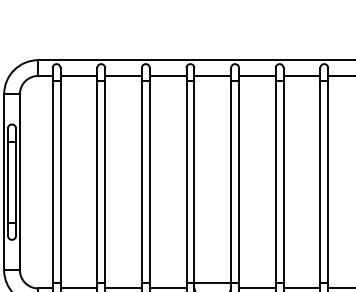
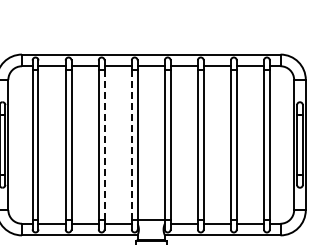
line: (149, 182) -> (104, 145), solid -> dashed
line: (186, 182) -> (131, 145), solid -> dashed

